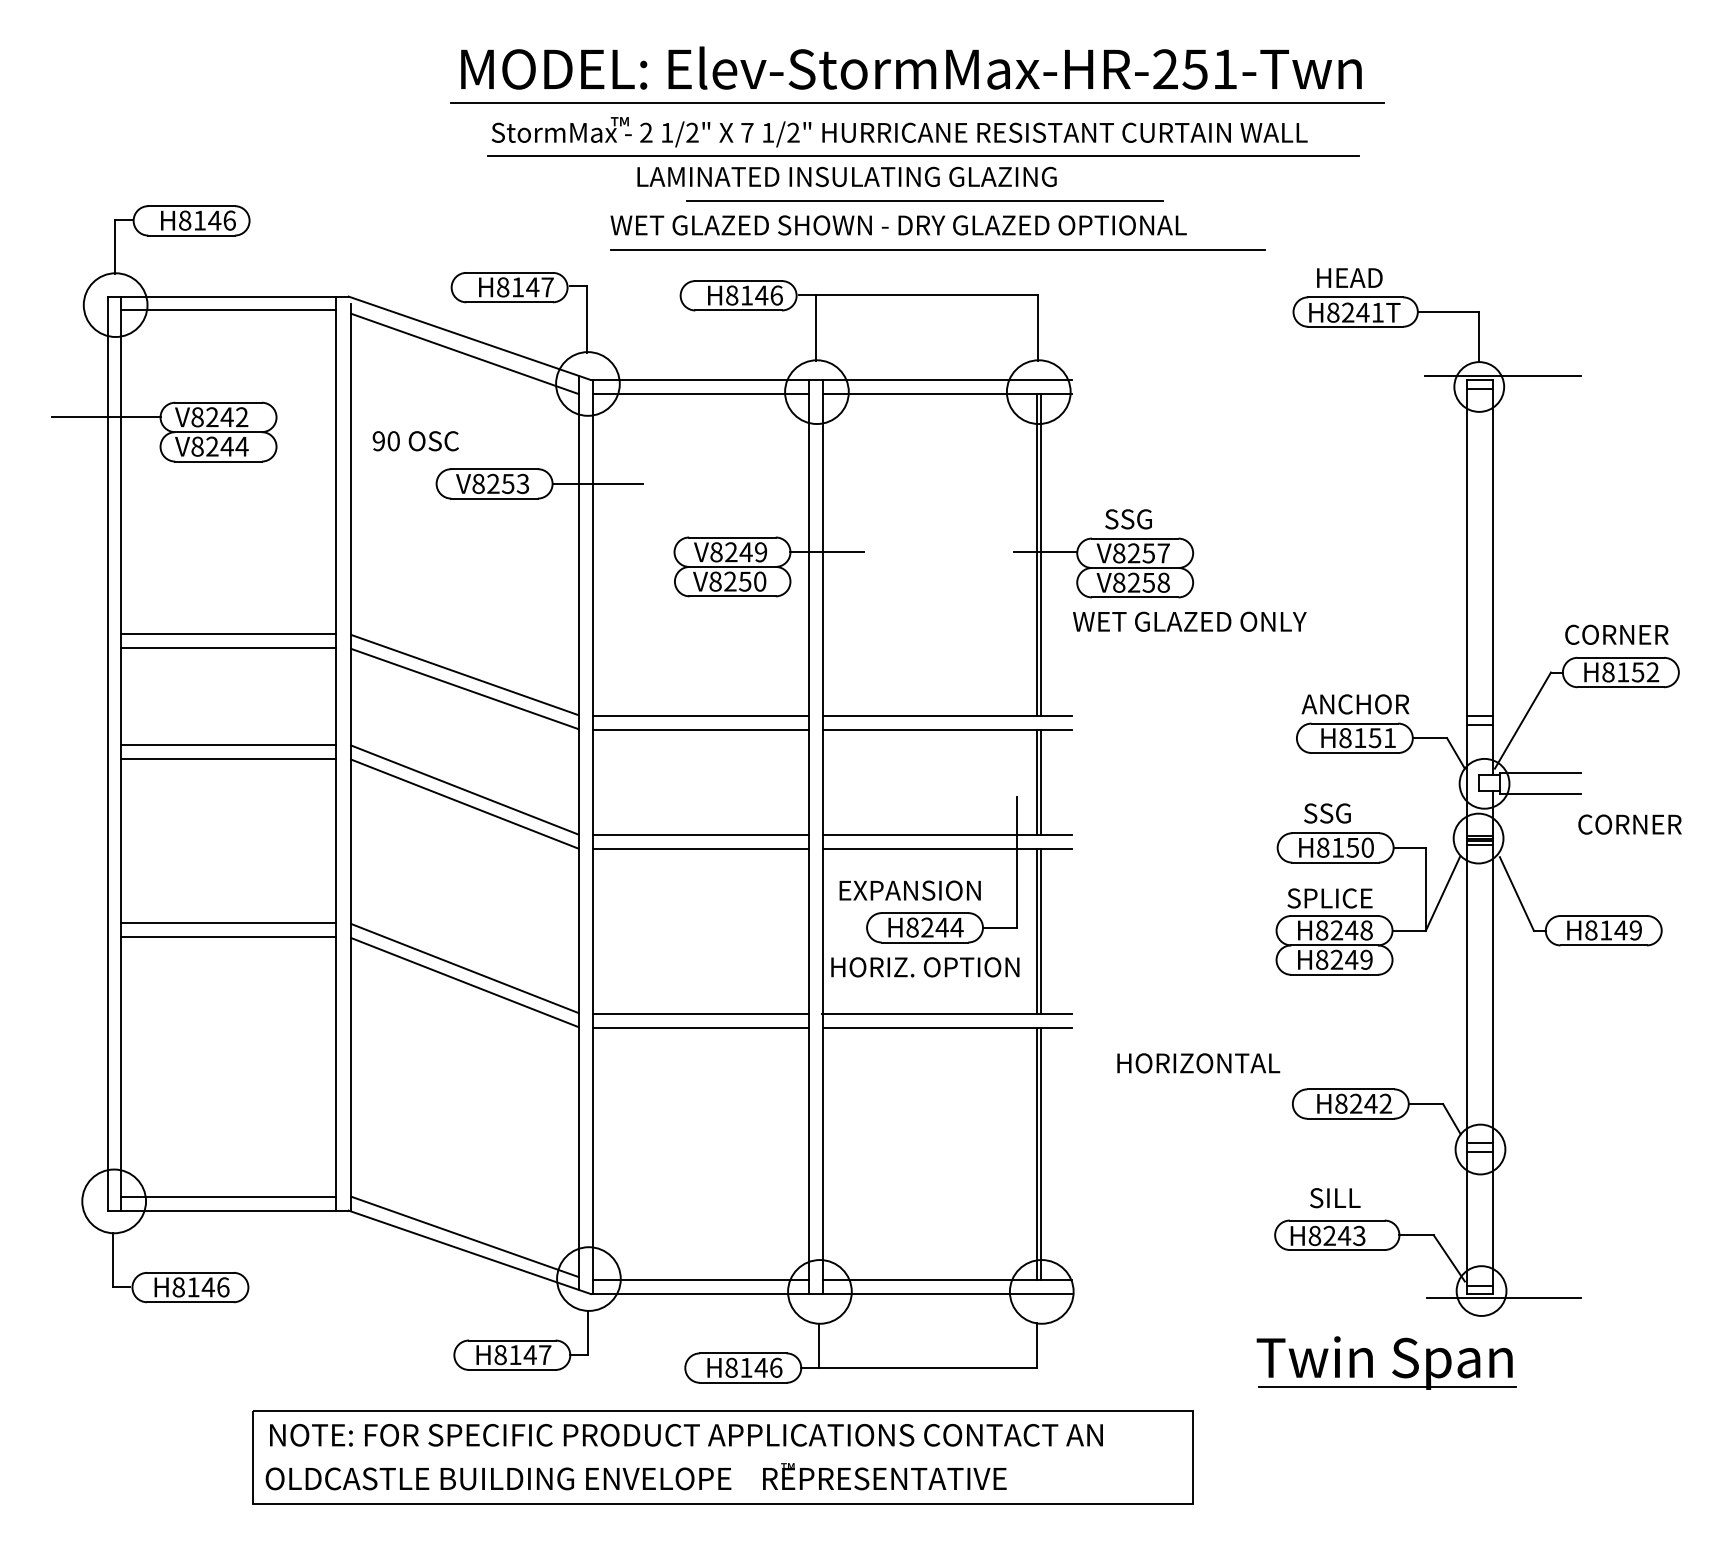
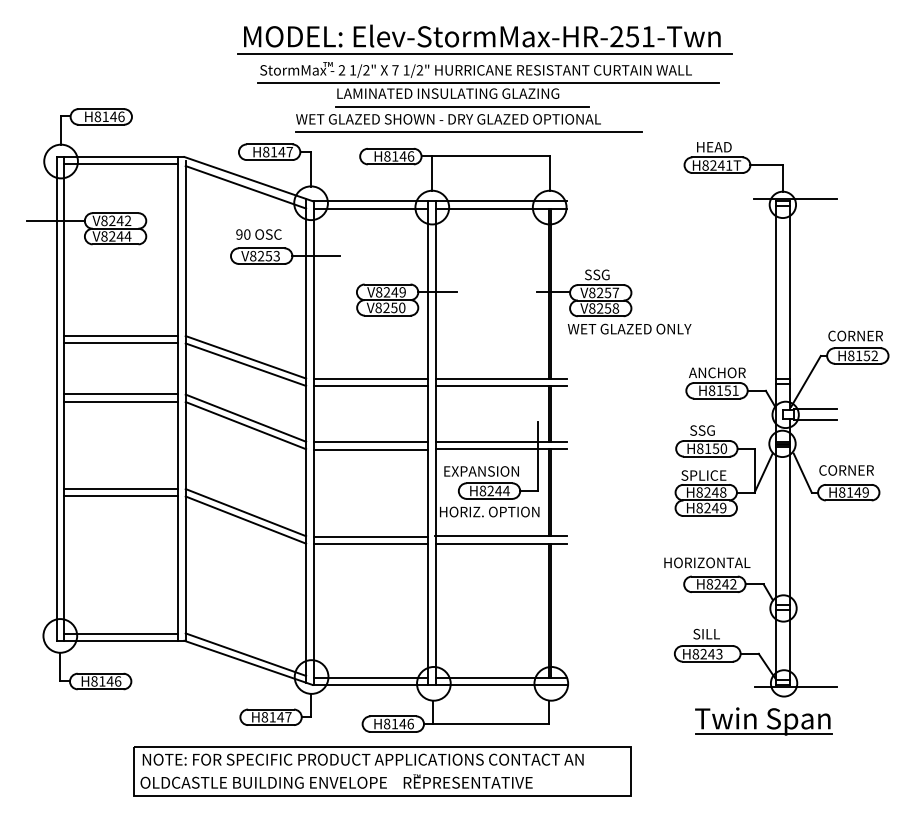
part: (936, 225) -> (468, 119), moved
text: (414, 441) -> (258, 234), moved
text: (1629, 824) -> (846, 470), moved
text: (1198, 1062) -> (707, 562), moved
part: (1386, 1363) -> (763, 721), moved

